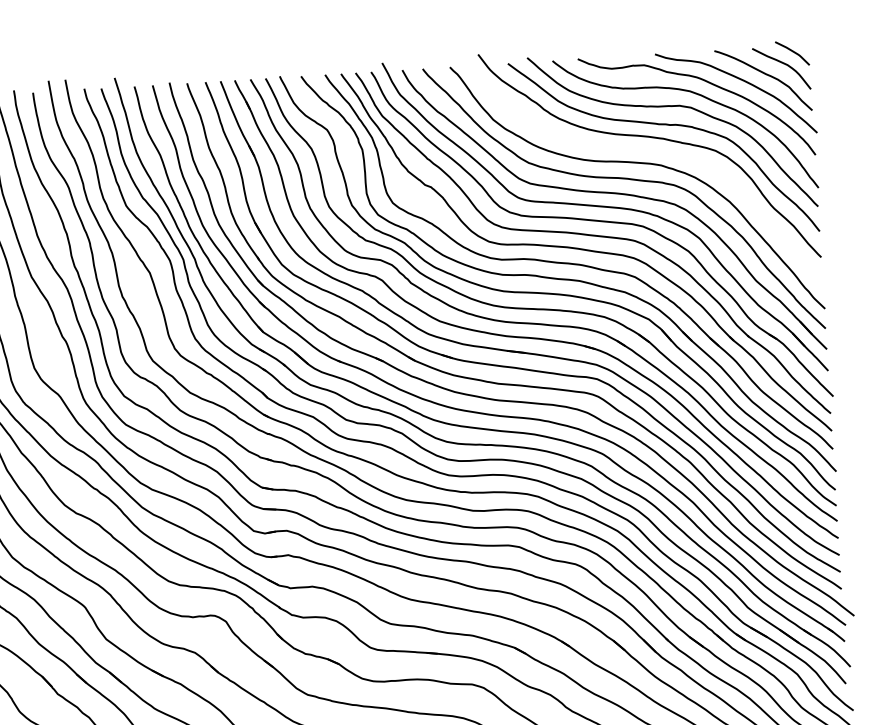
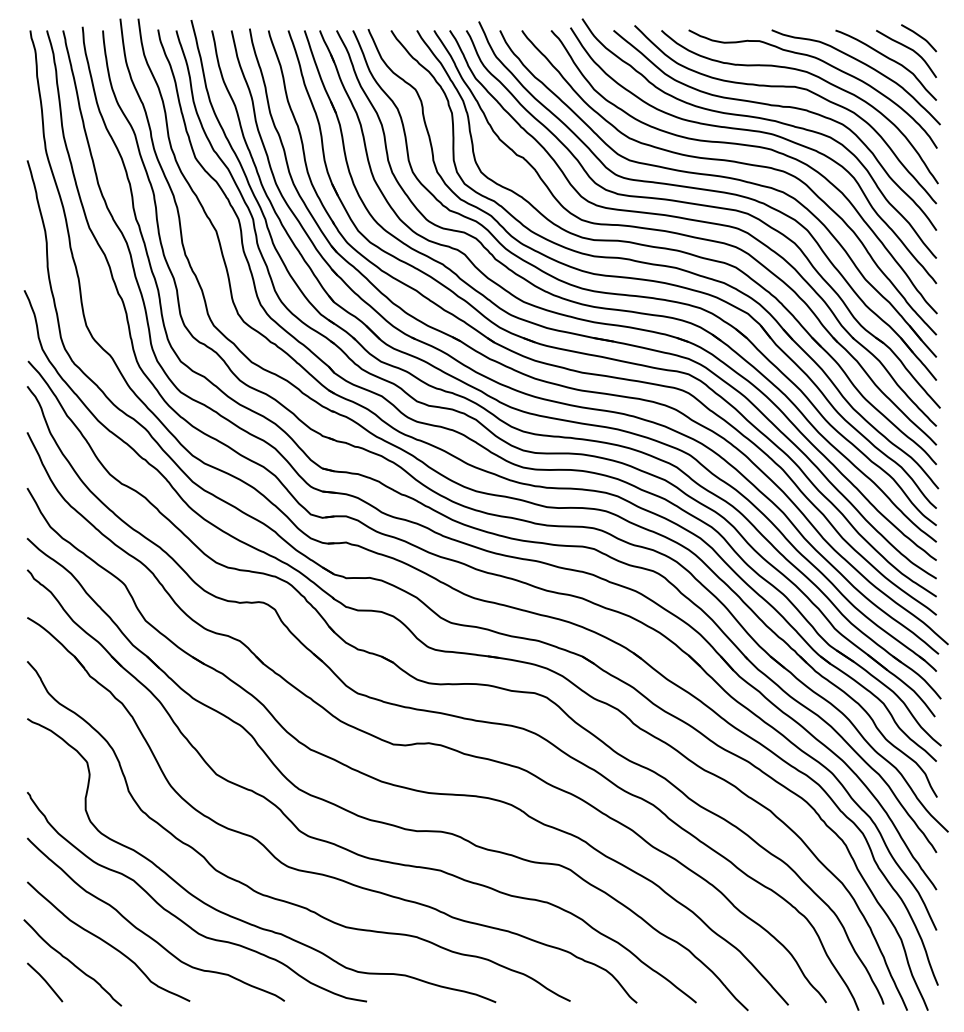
curve: (645, 150) -> (755, 132), added

